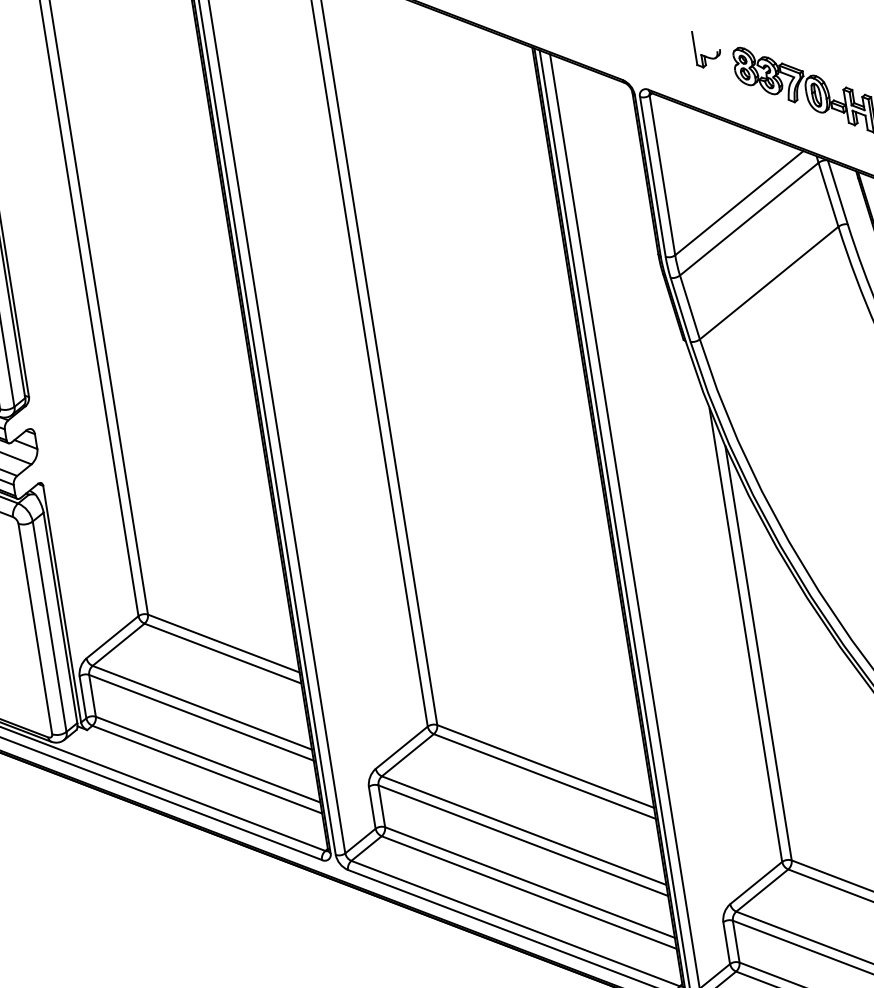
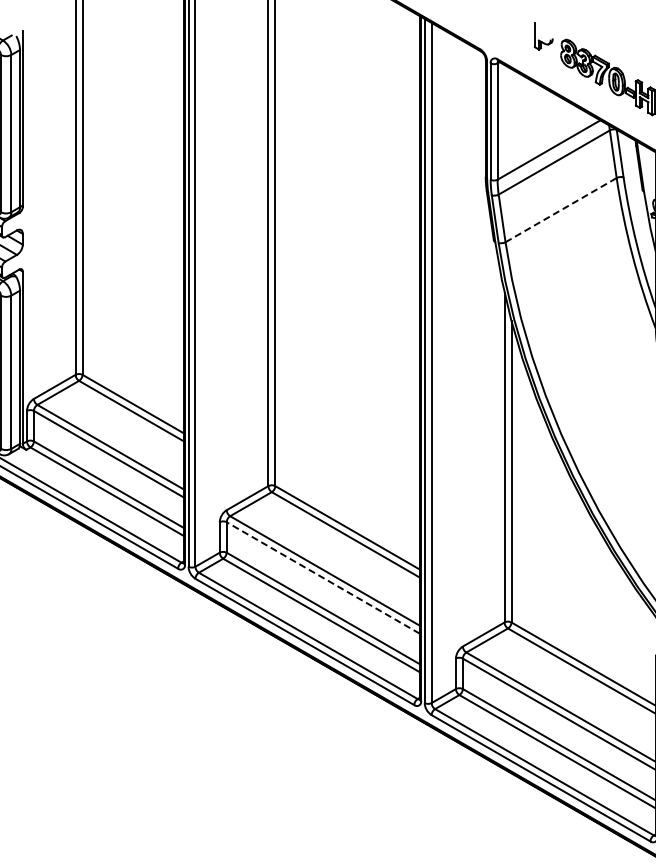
line: (769, 282) -> (561, 209), solid -> dashed
line: (522, 840) -> (322, 577), solid -> dashed

